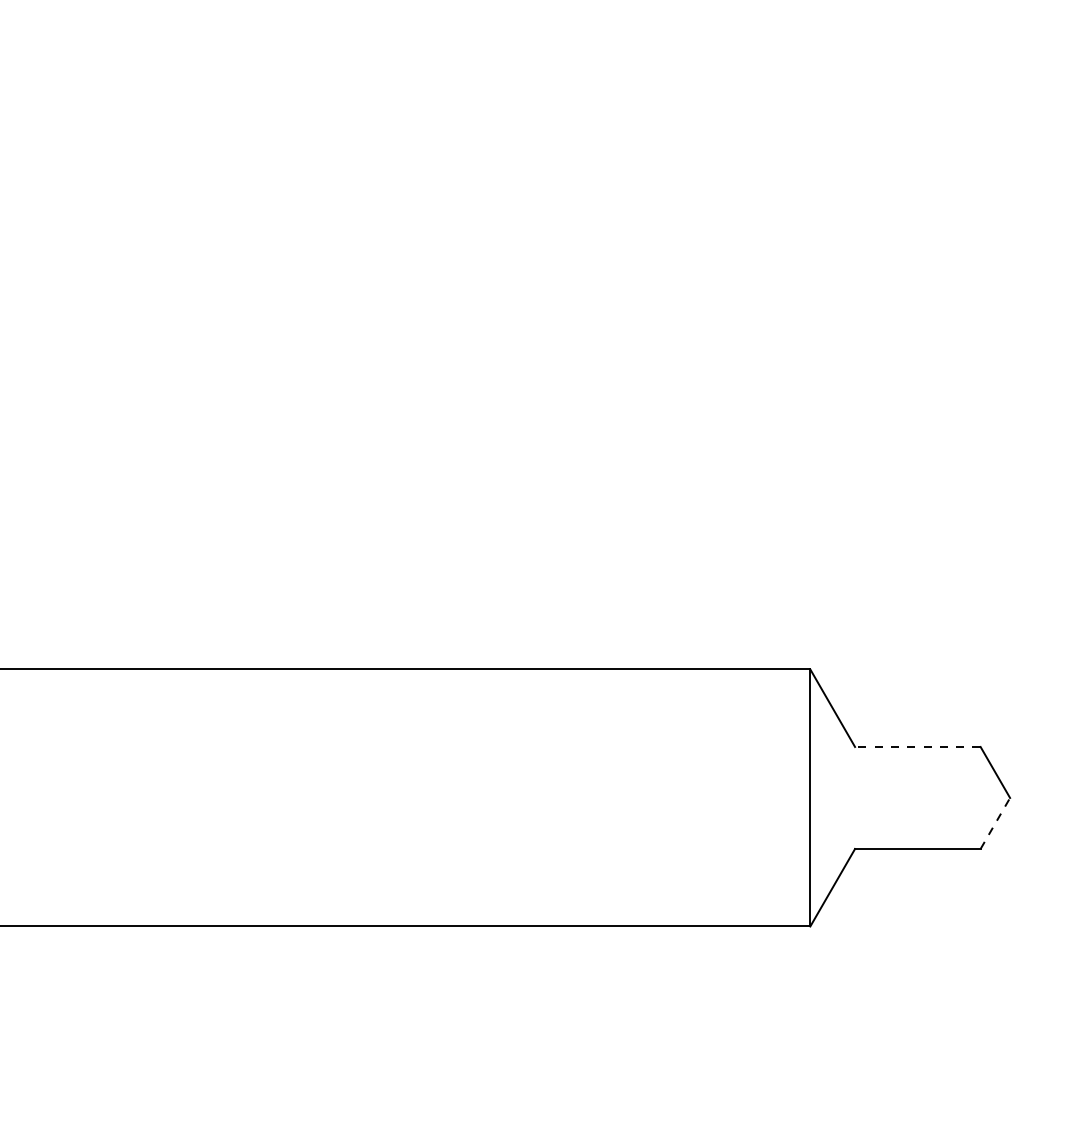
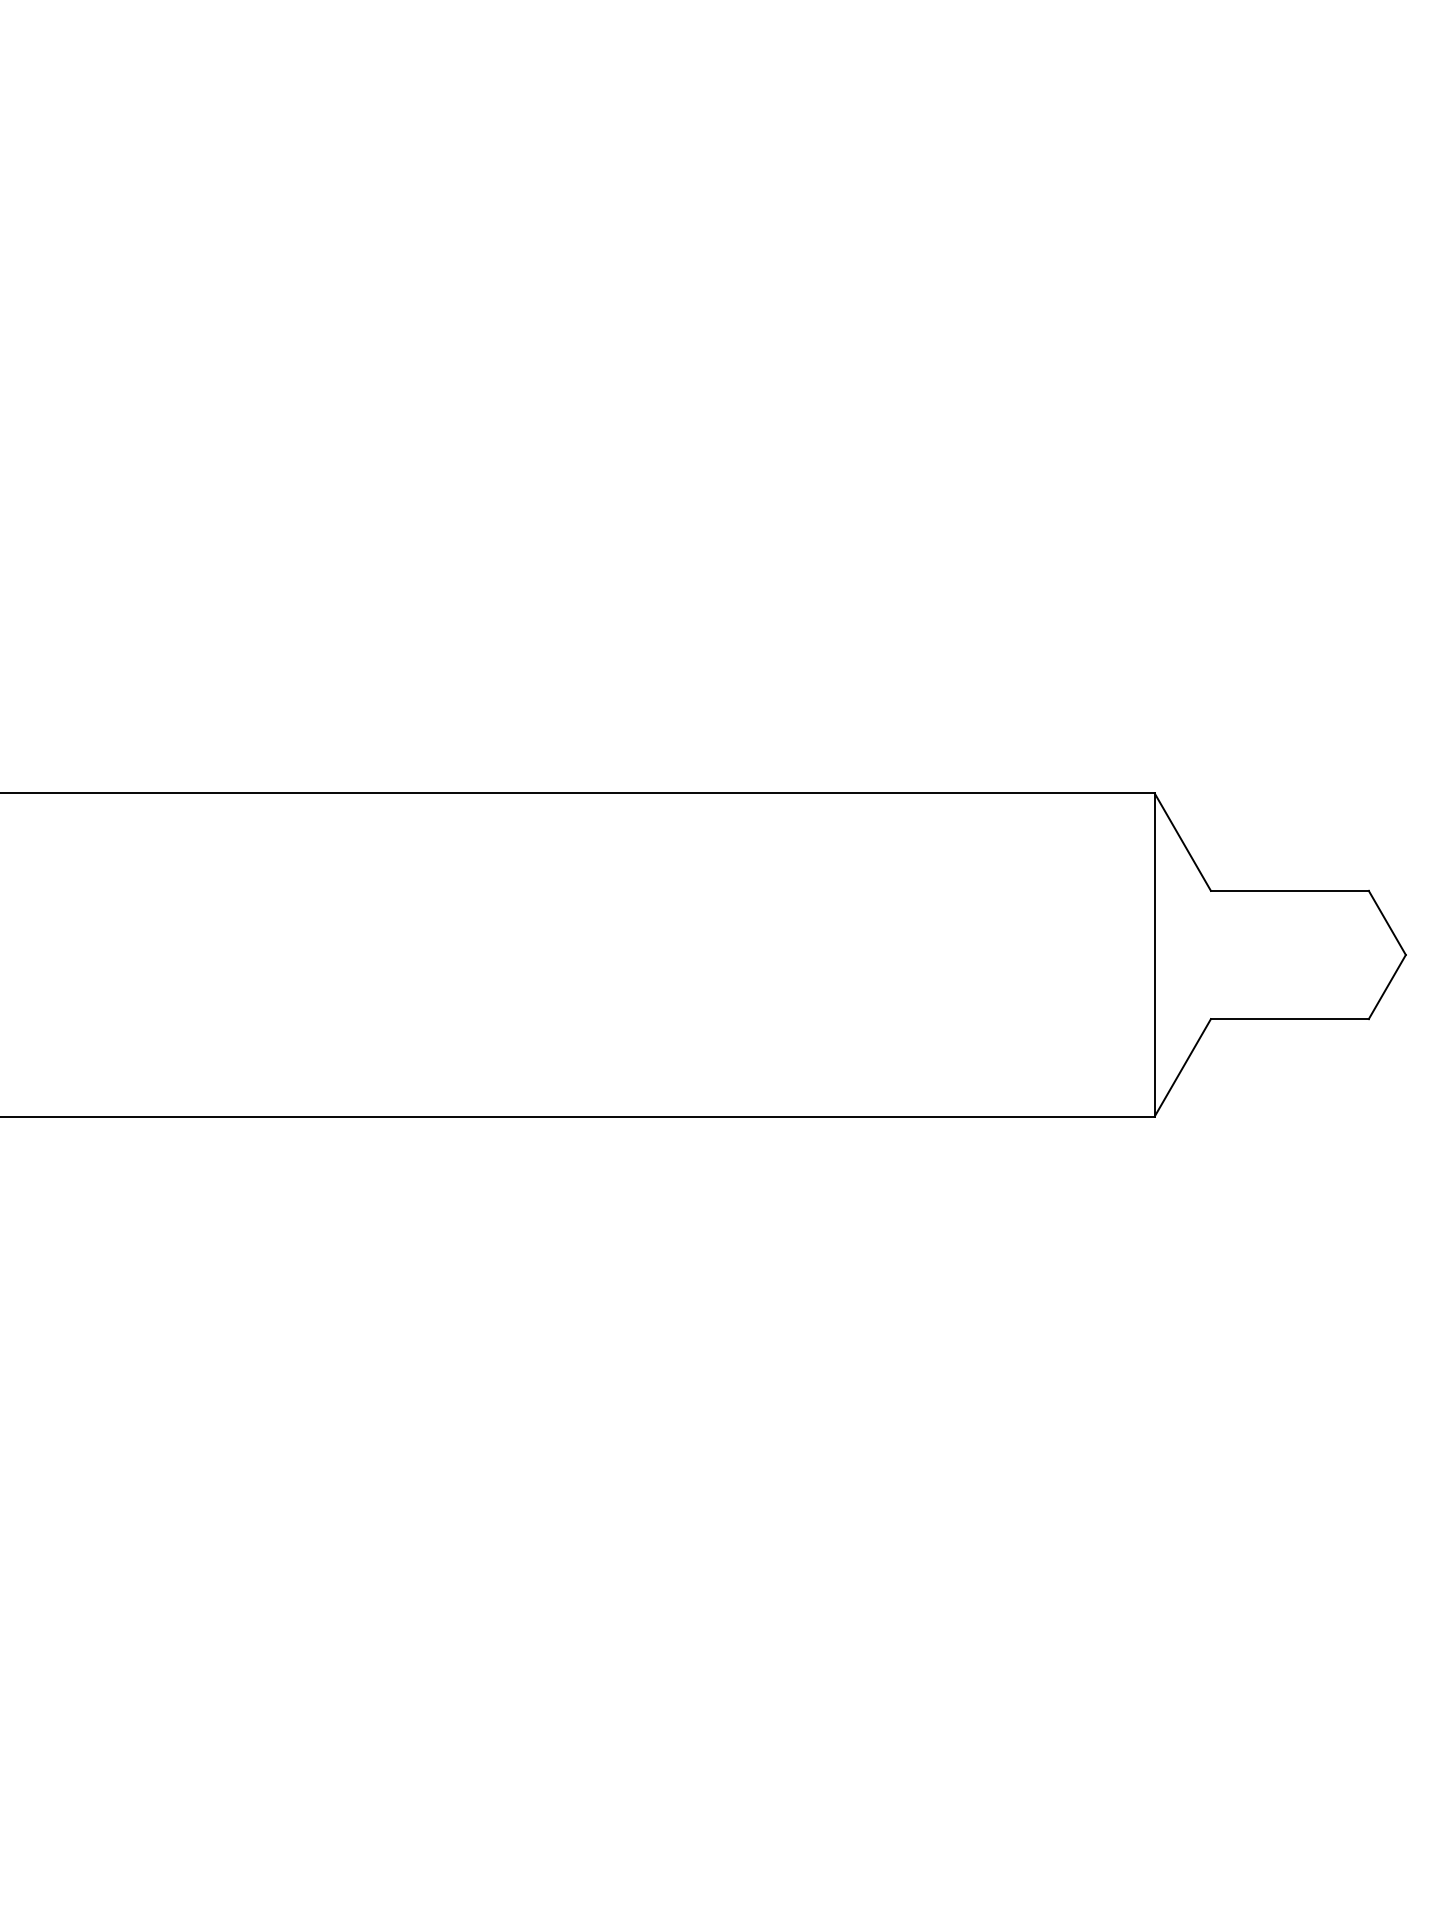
line: (917, 746) -> (1289, 890), dashed -> solid
line: (995, 823) -> (1387, 986), dashed -> solid

